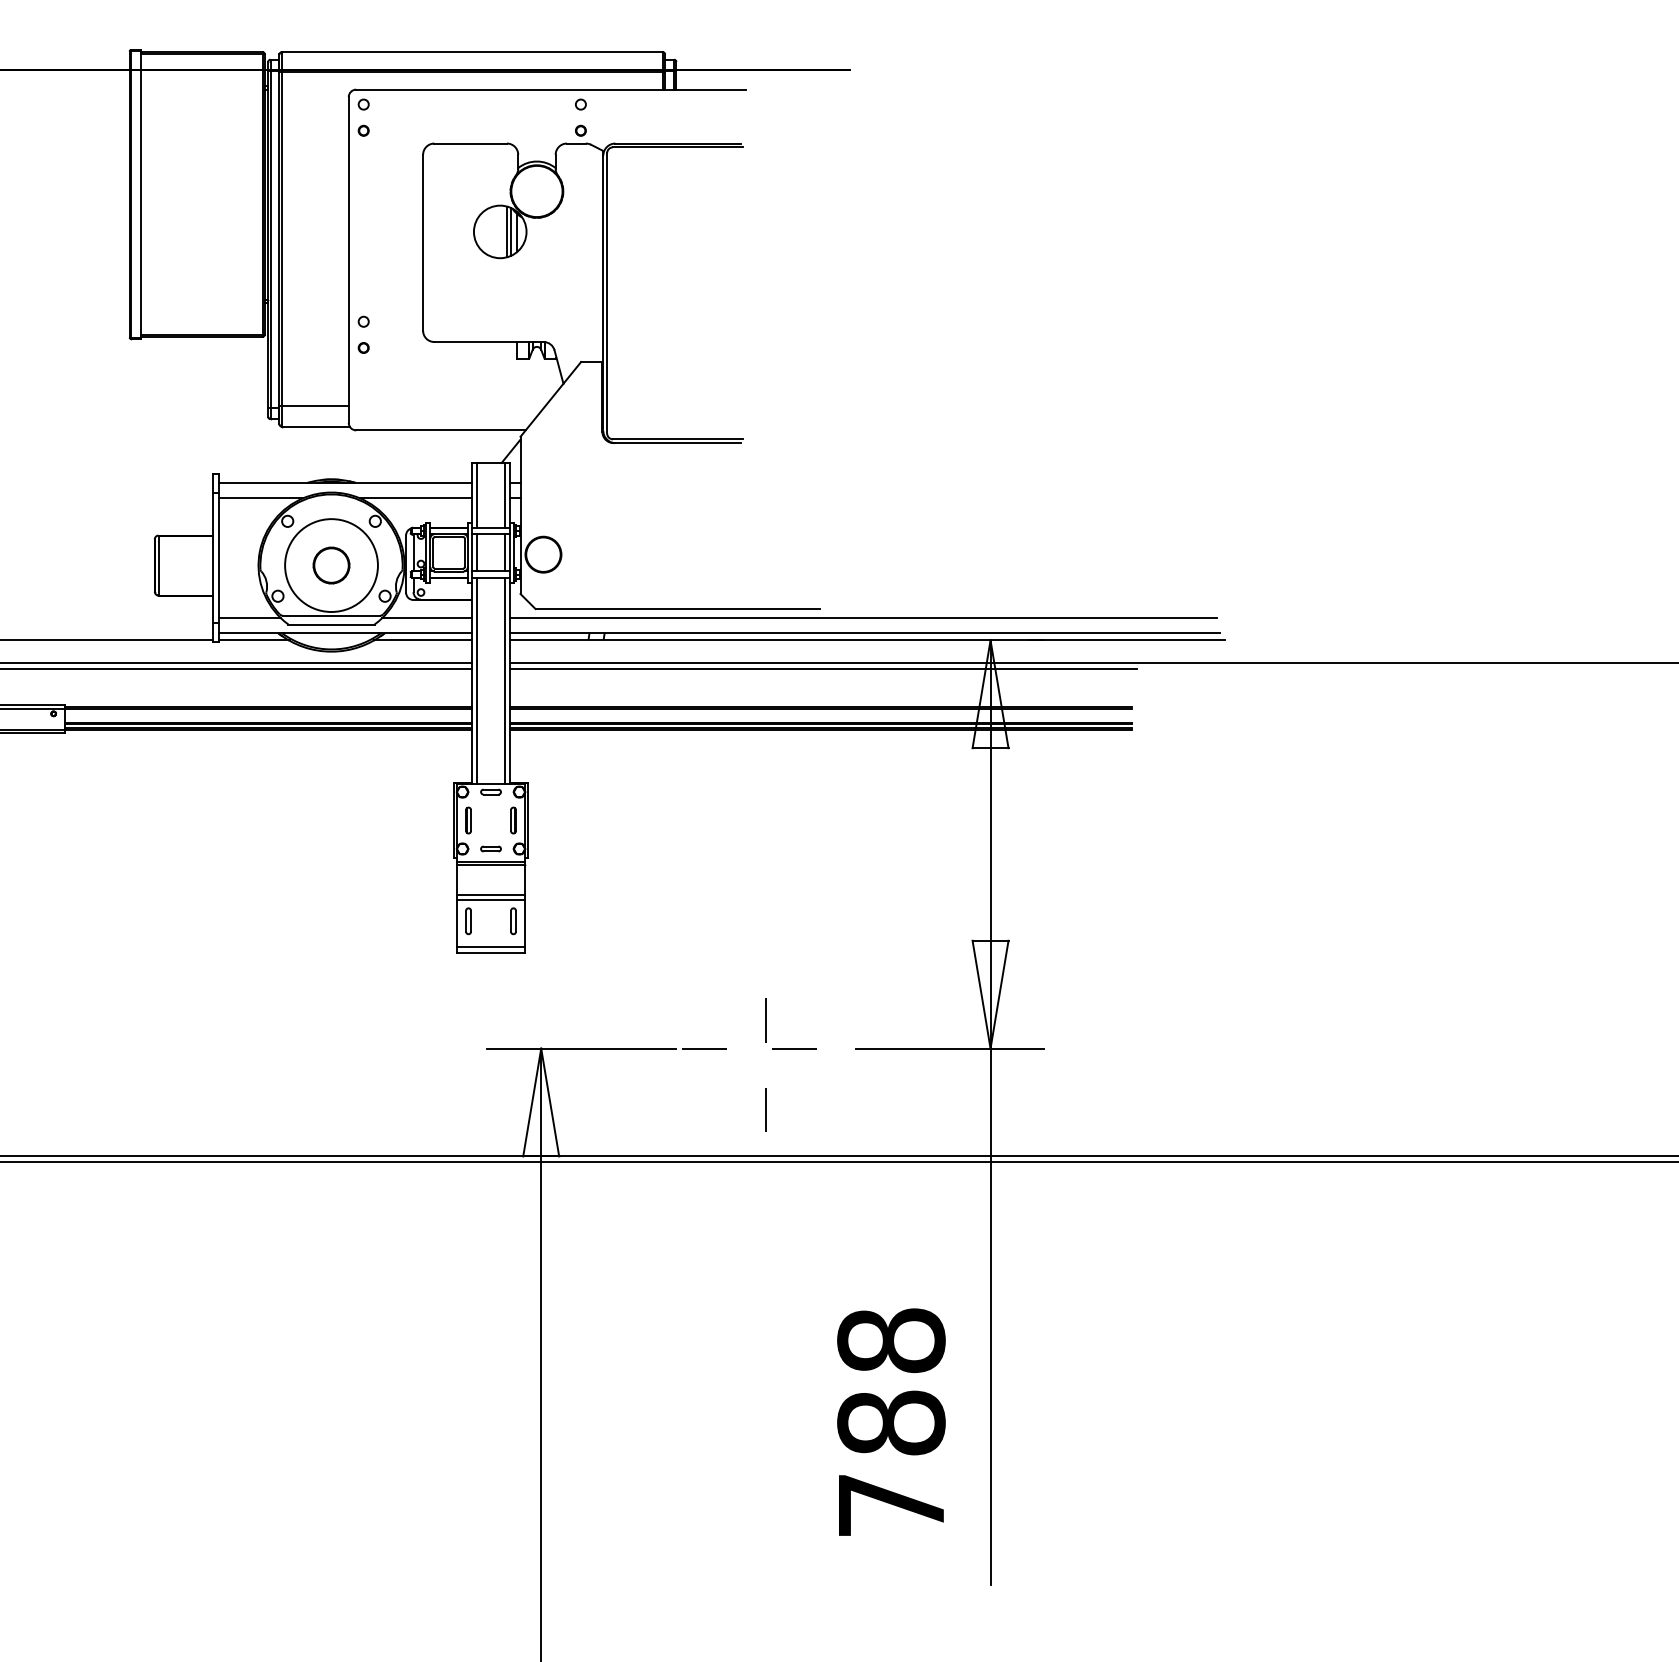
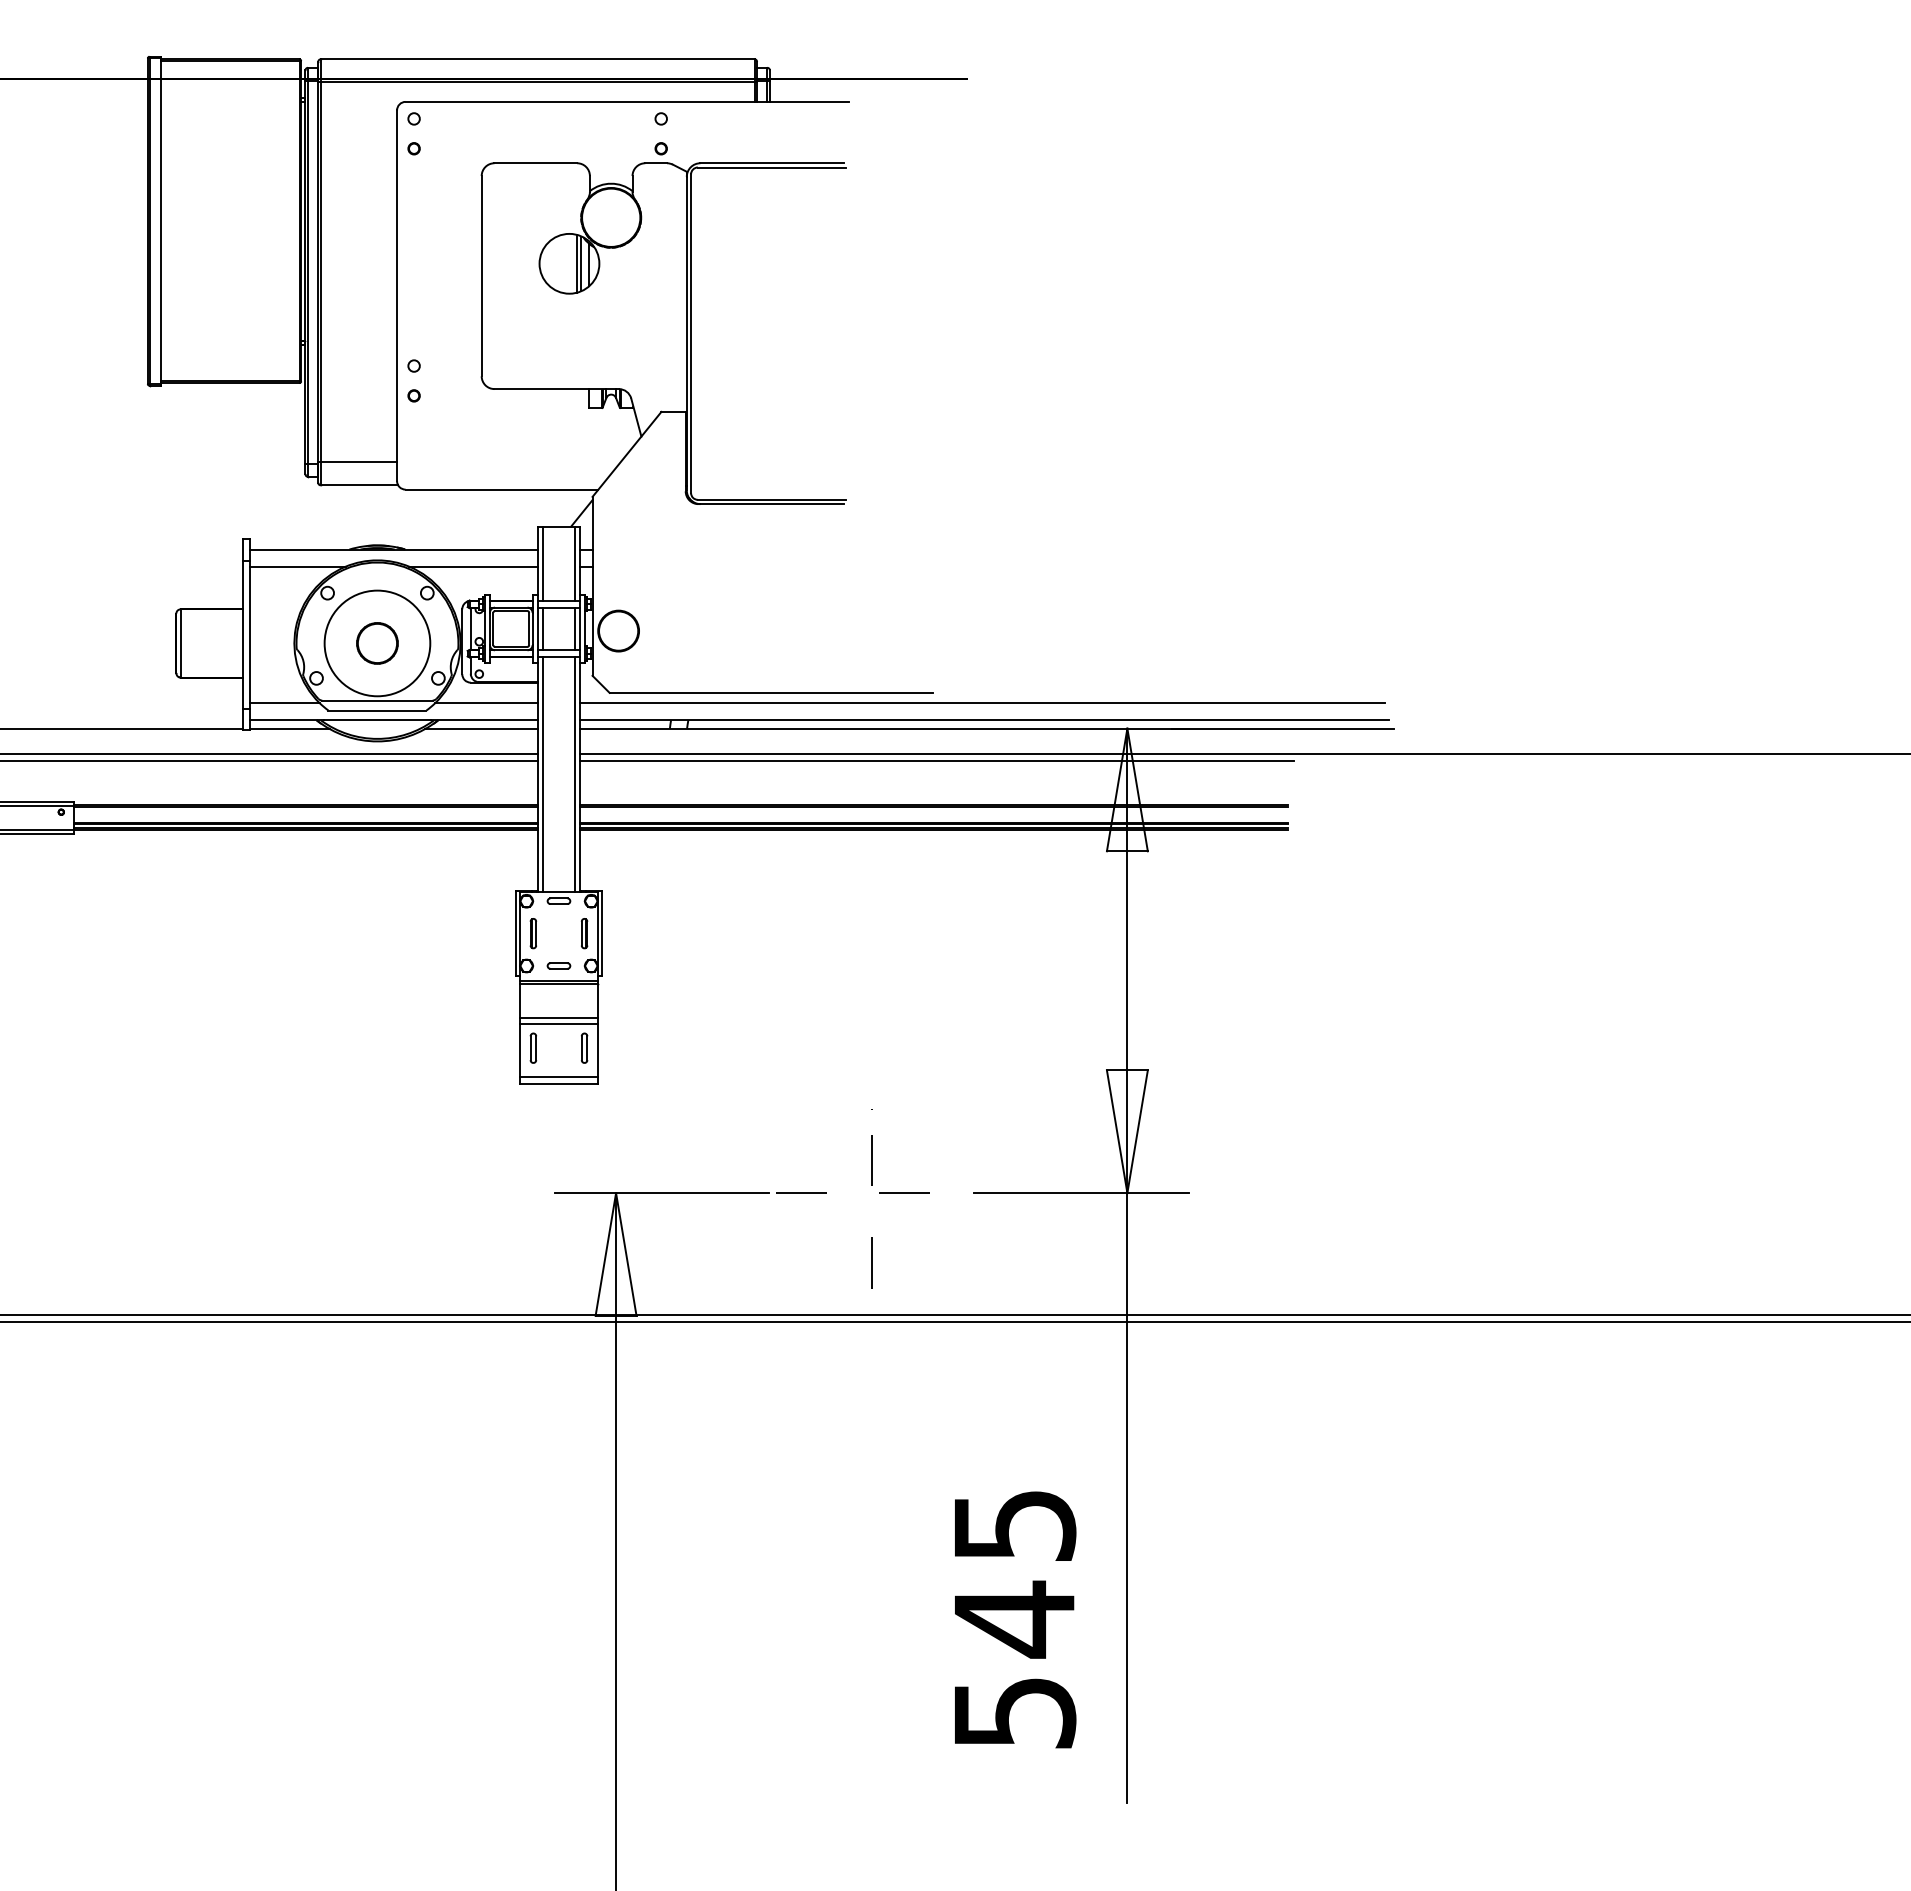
text: (891, 1422) -> (1014, 1618), 788 -> 545

